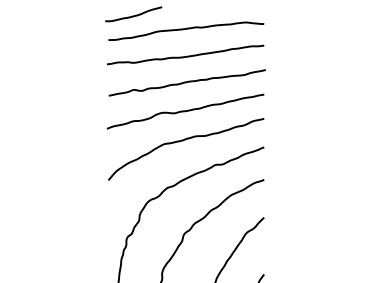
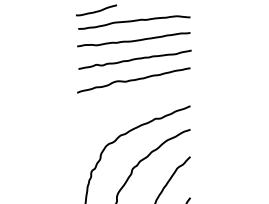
curve: (183, 141) -> (132, 102), removed

